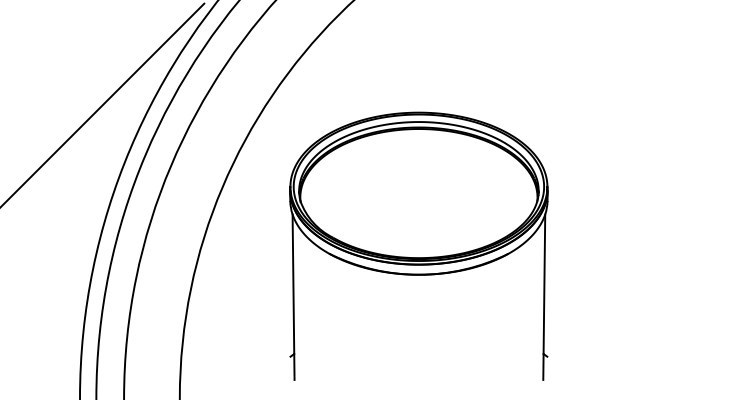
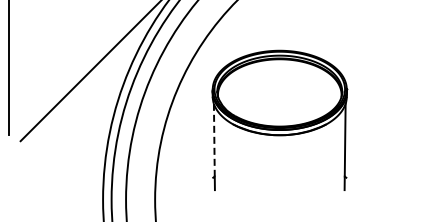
line: (293, 284) -> (214, 140), solid -> dashed

